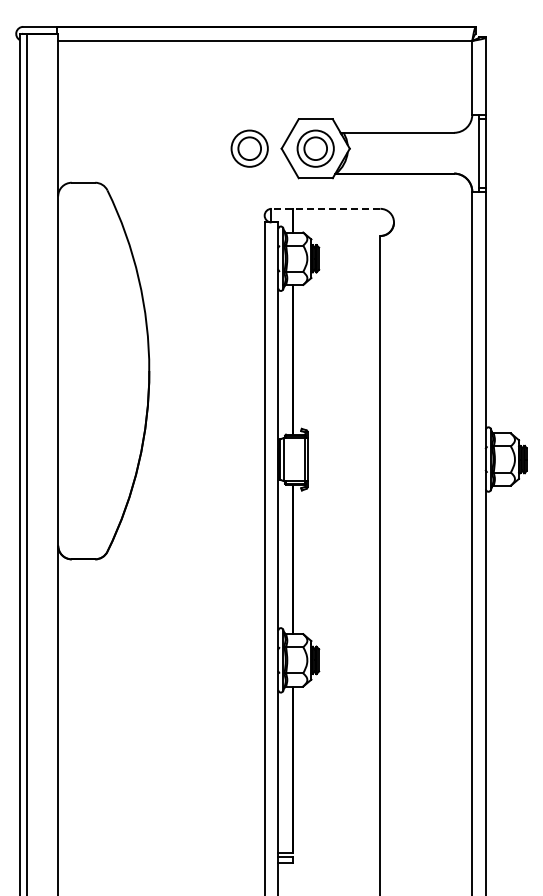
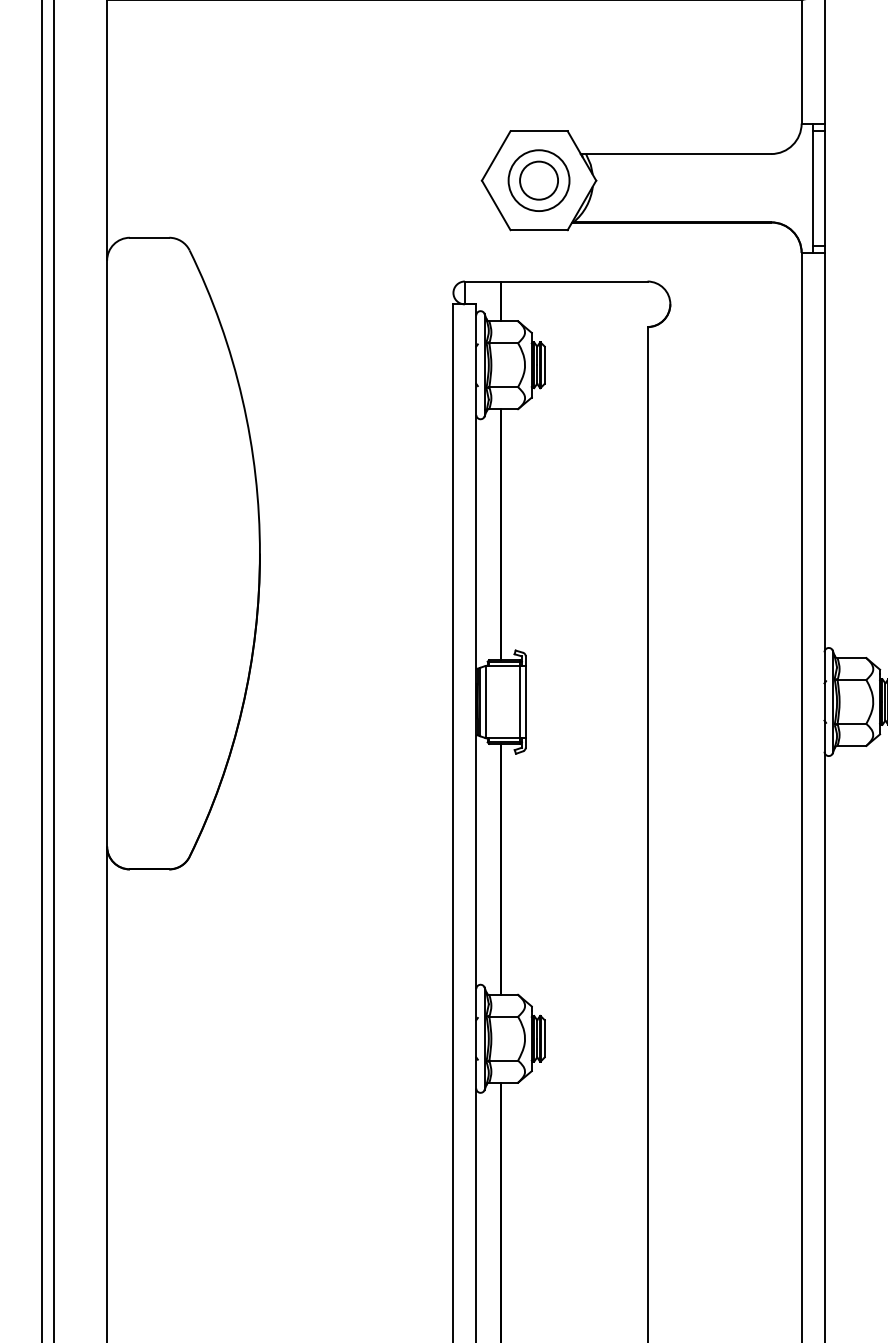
part: (249, 148) -> (427, 180), removed
line: (325, 208) -> (555, 280), dashed -> solid

